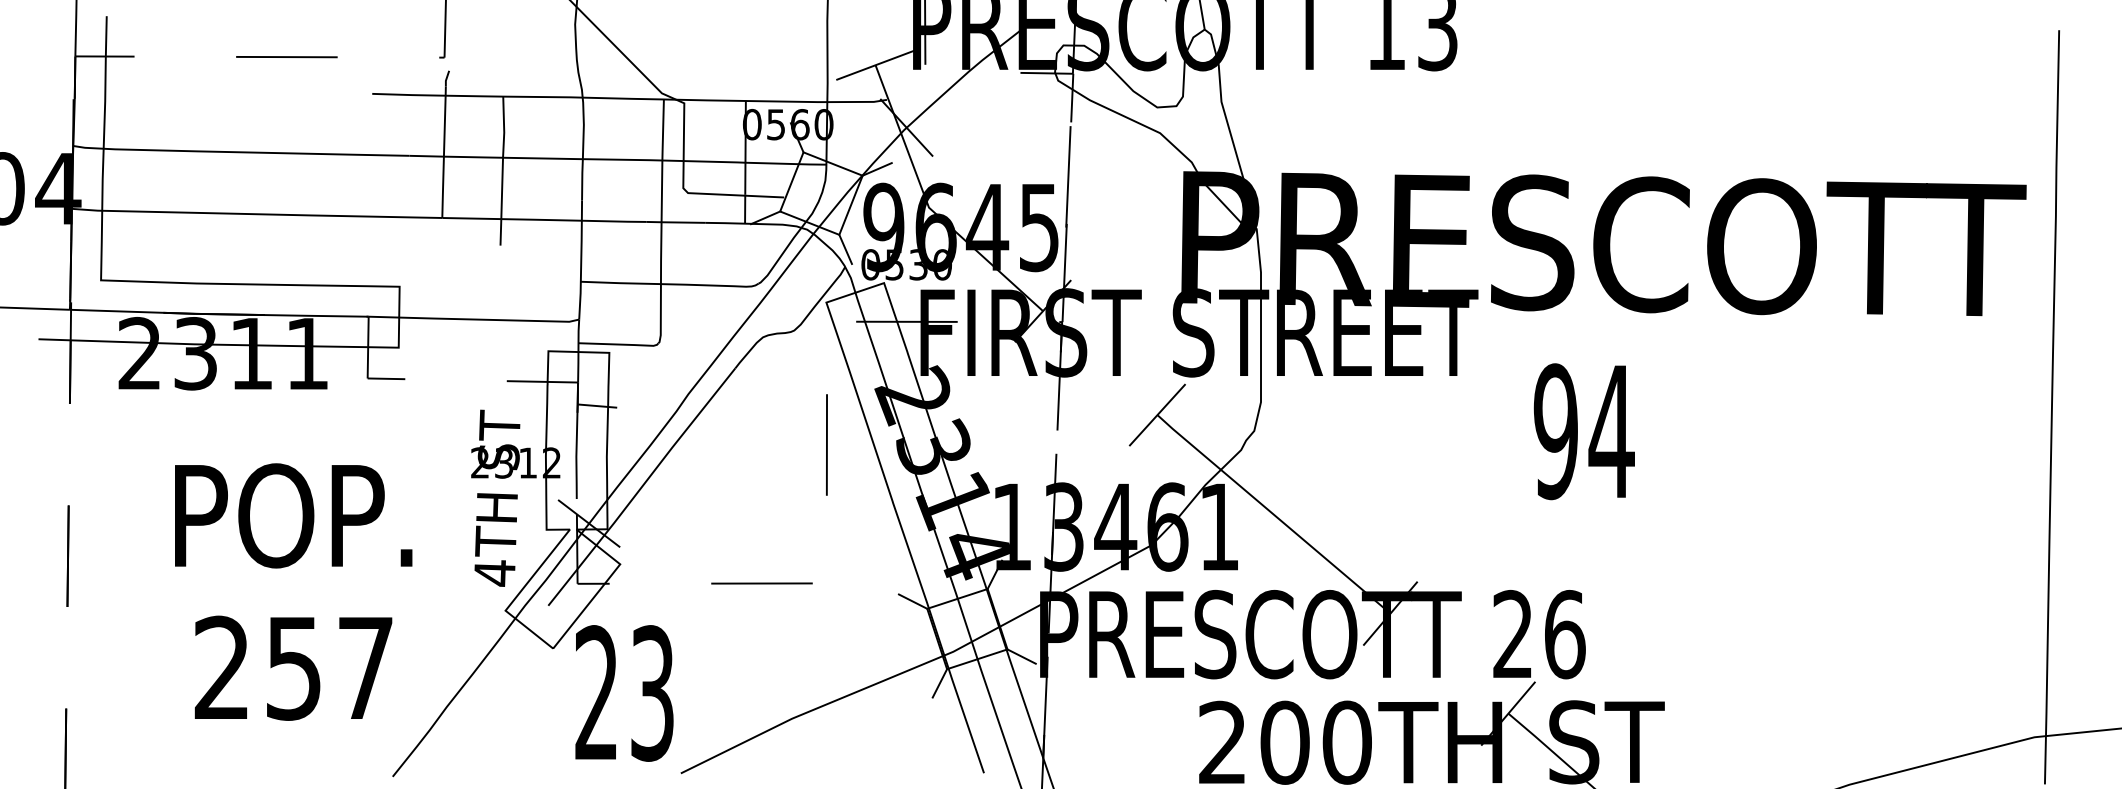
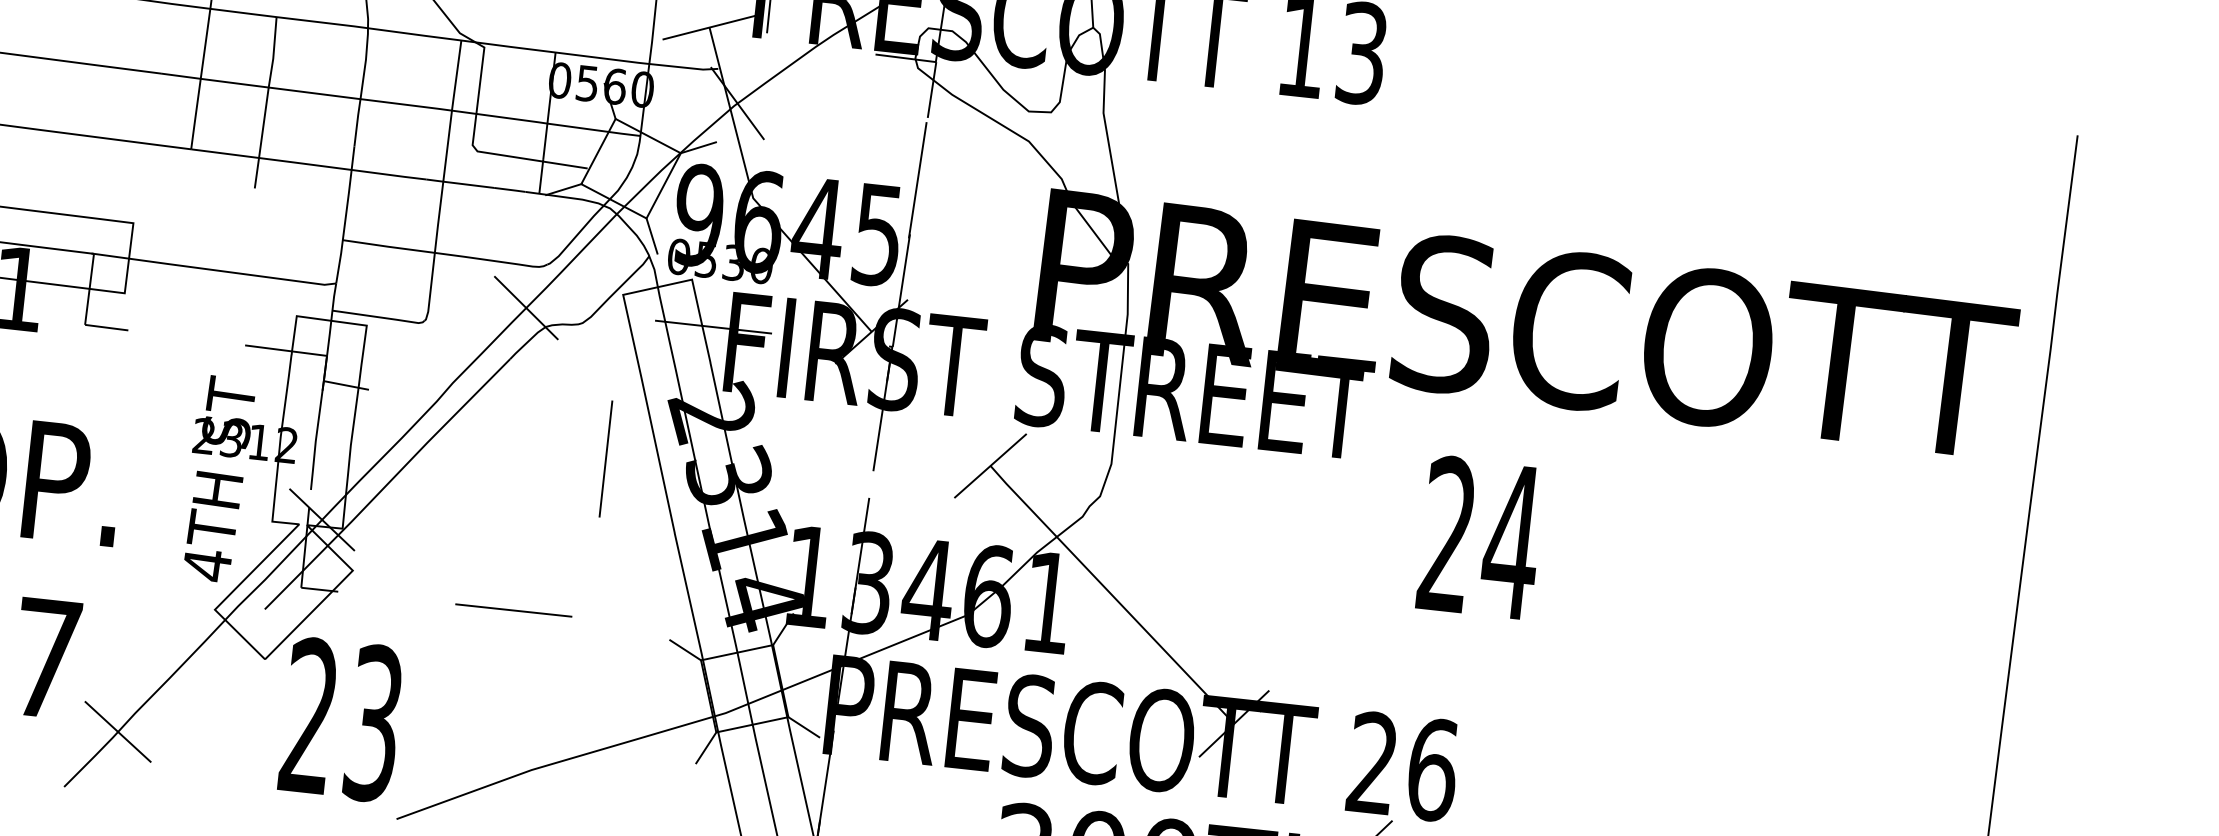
line: (744, 322) -> (526, 307), added
text: (1555, 431) -> (1447, 534), 94 -> 24
line: (433, 724) -> (117, 731), added

